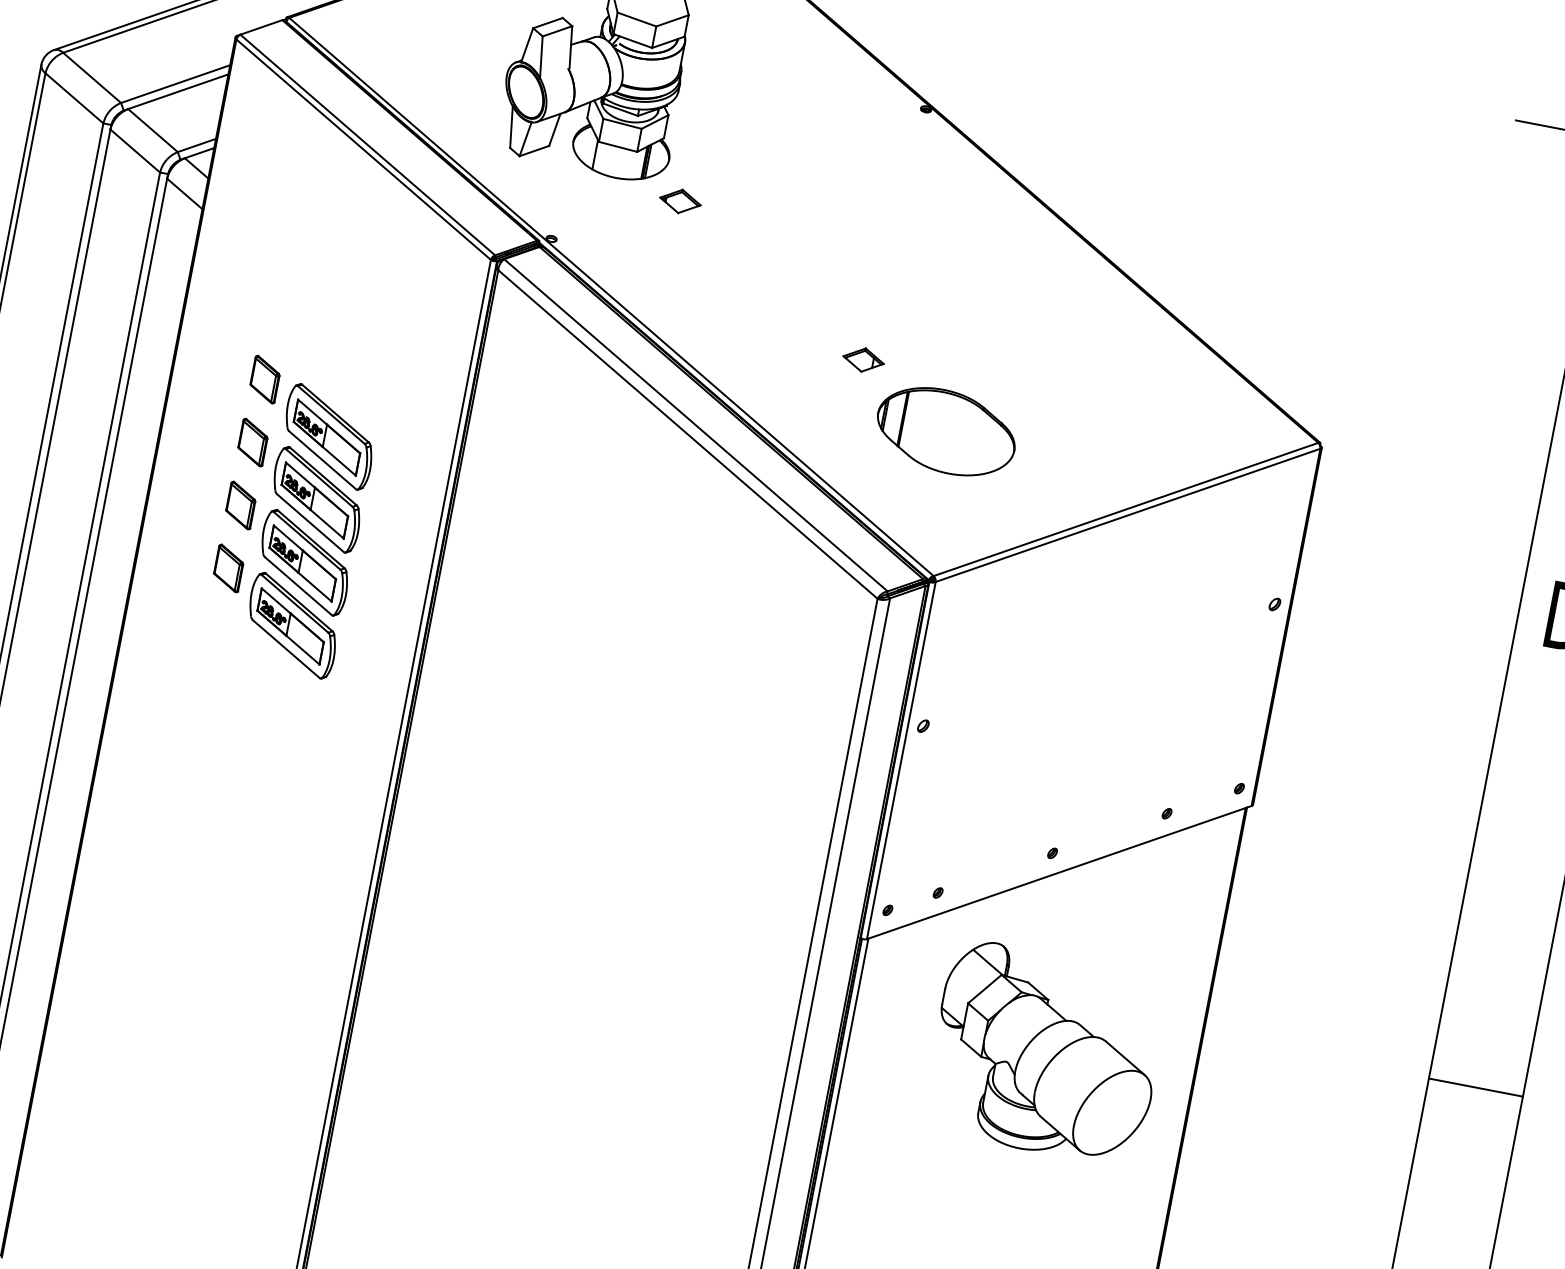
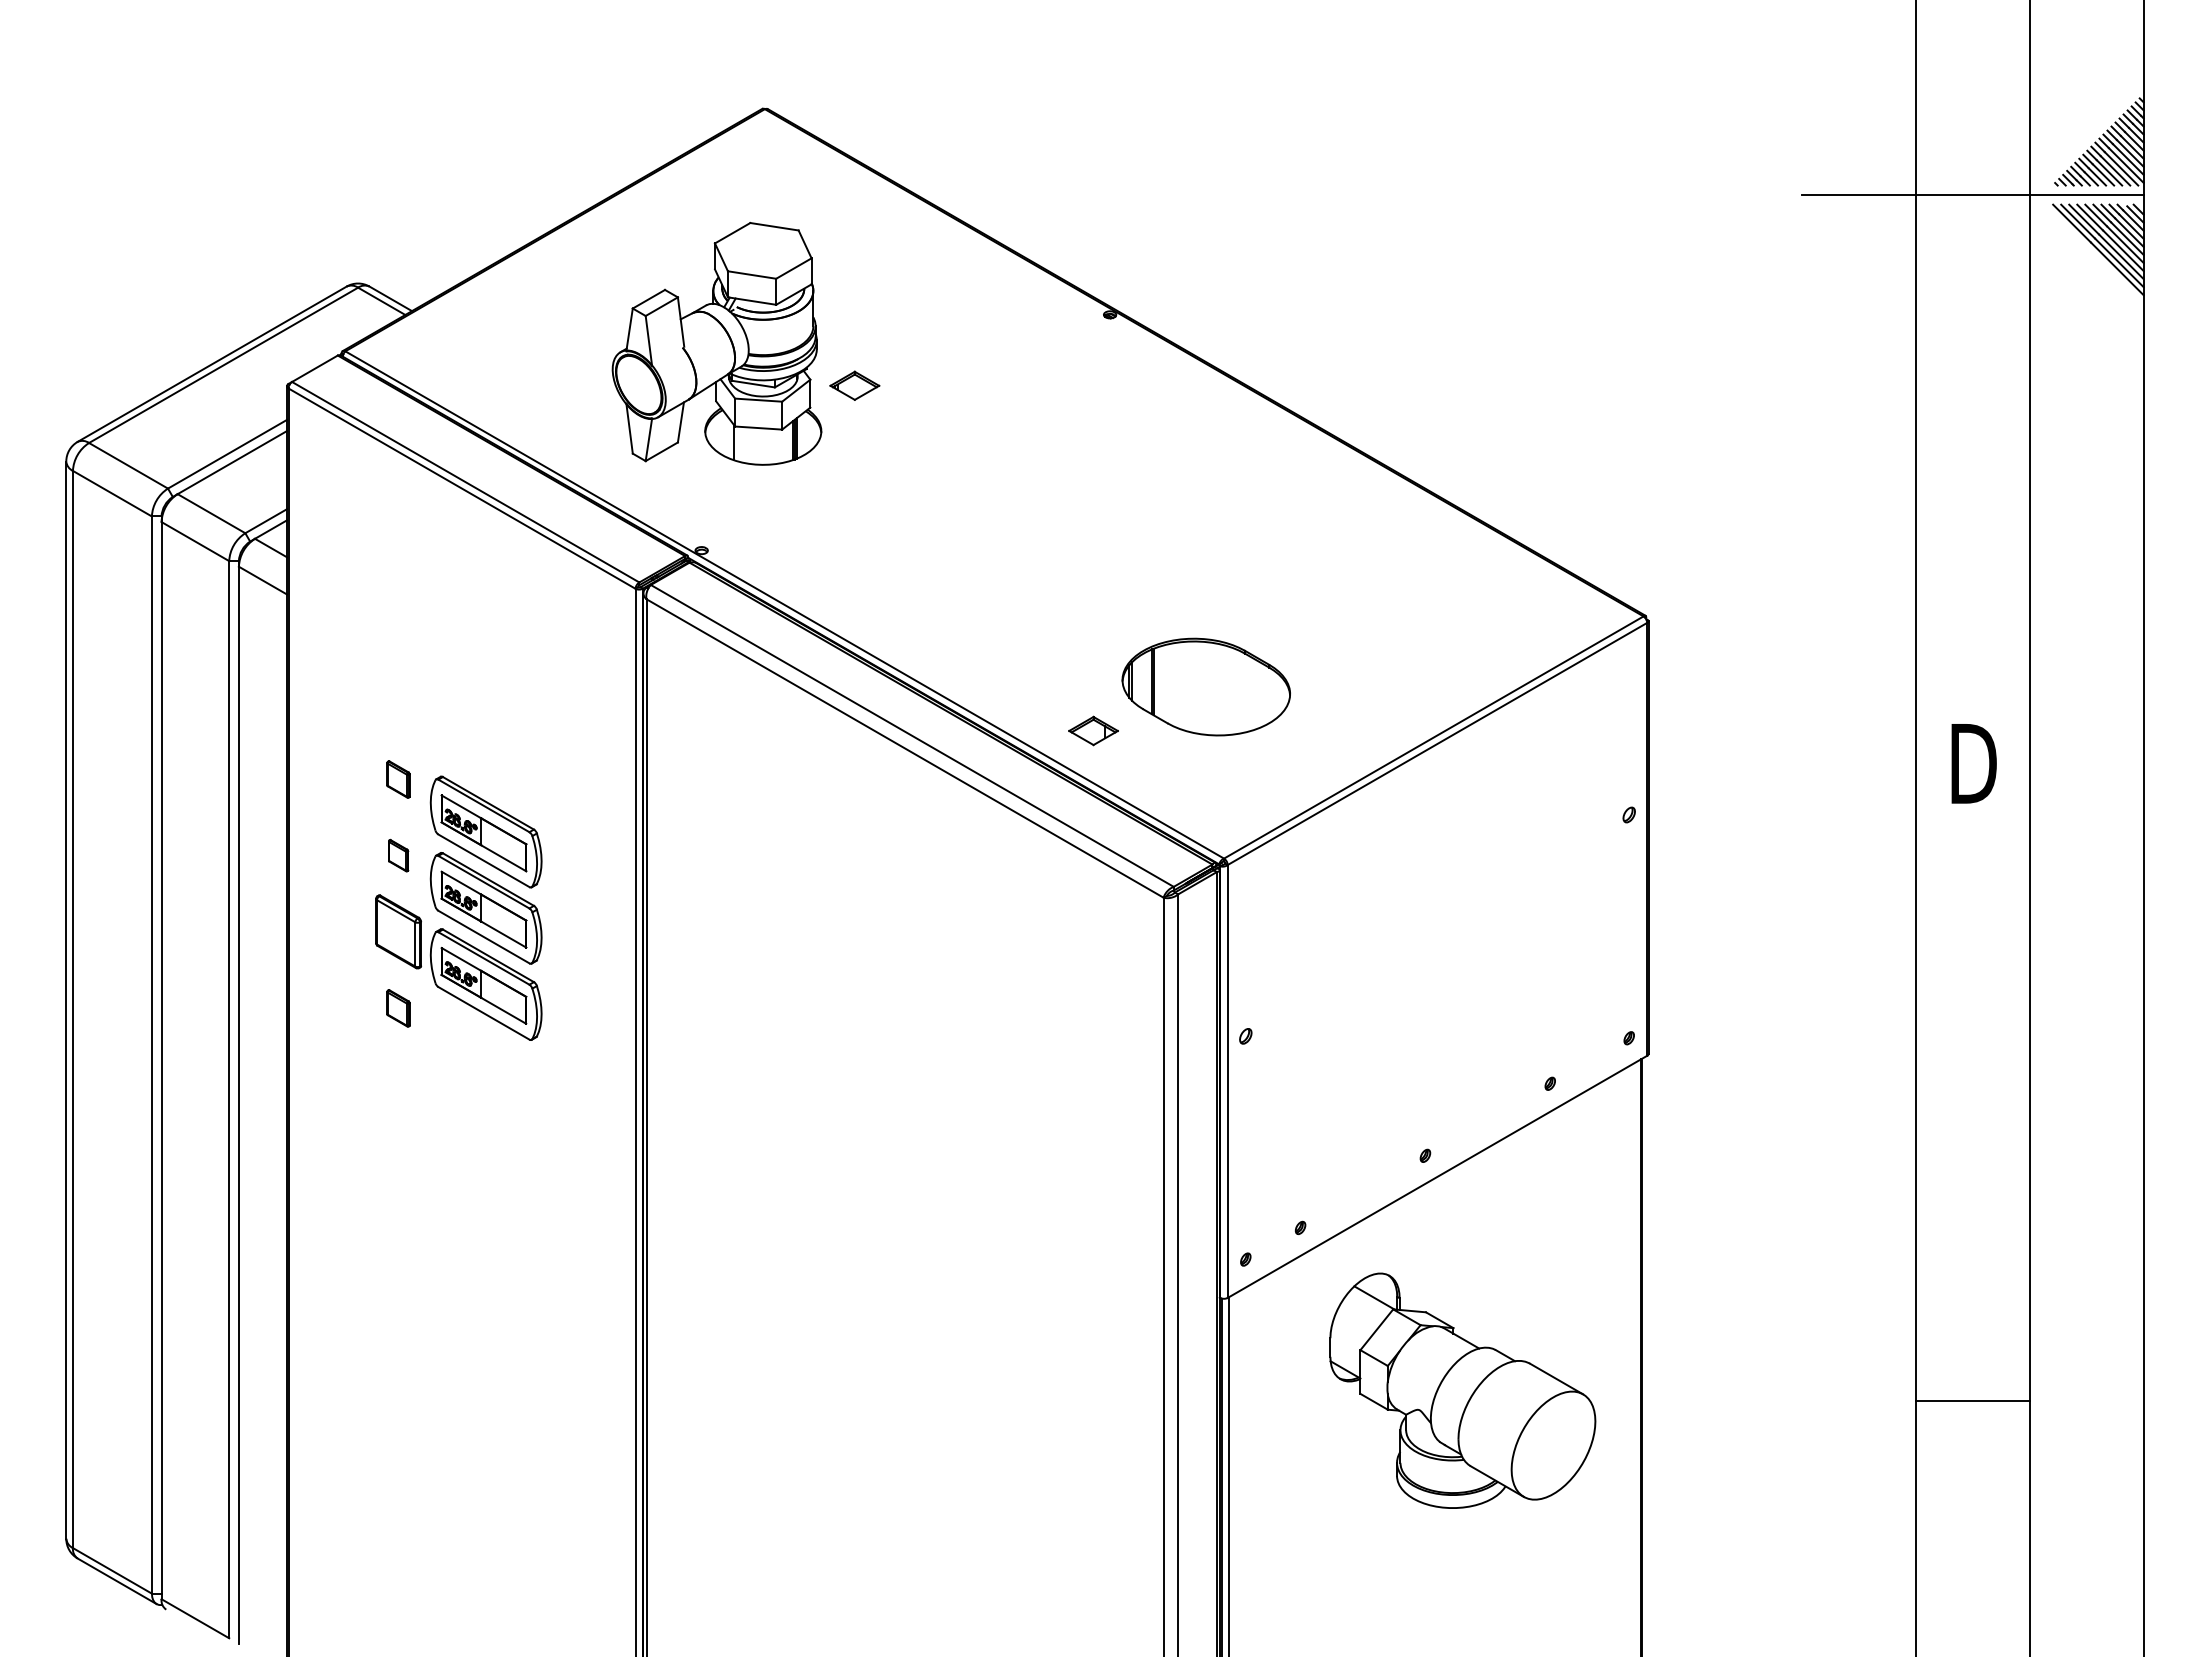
part: (680, 201) -> (854, 385), moved
part: (863, 359) -> (1093, 730), moved
part: (265, 379) -> (398, 779), size x0.7
part: (252, 442) -> (398, 855), size x0.6
part: (240, 505) -> (398, 932), size x1.4
part: (228, 568) -> (398, 1008), size x0.7
part: (292, 625) -> (485, 1060), removed
line: (1475, 1087) -> (1972, 1401), moved

